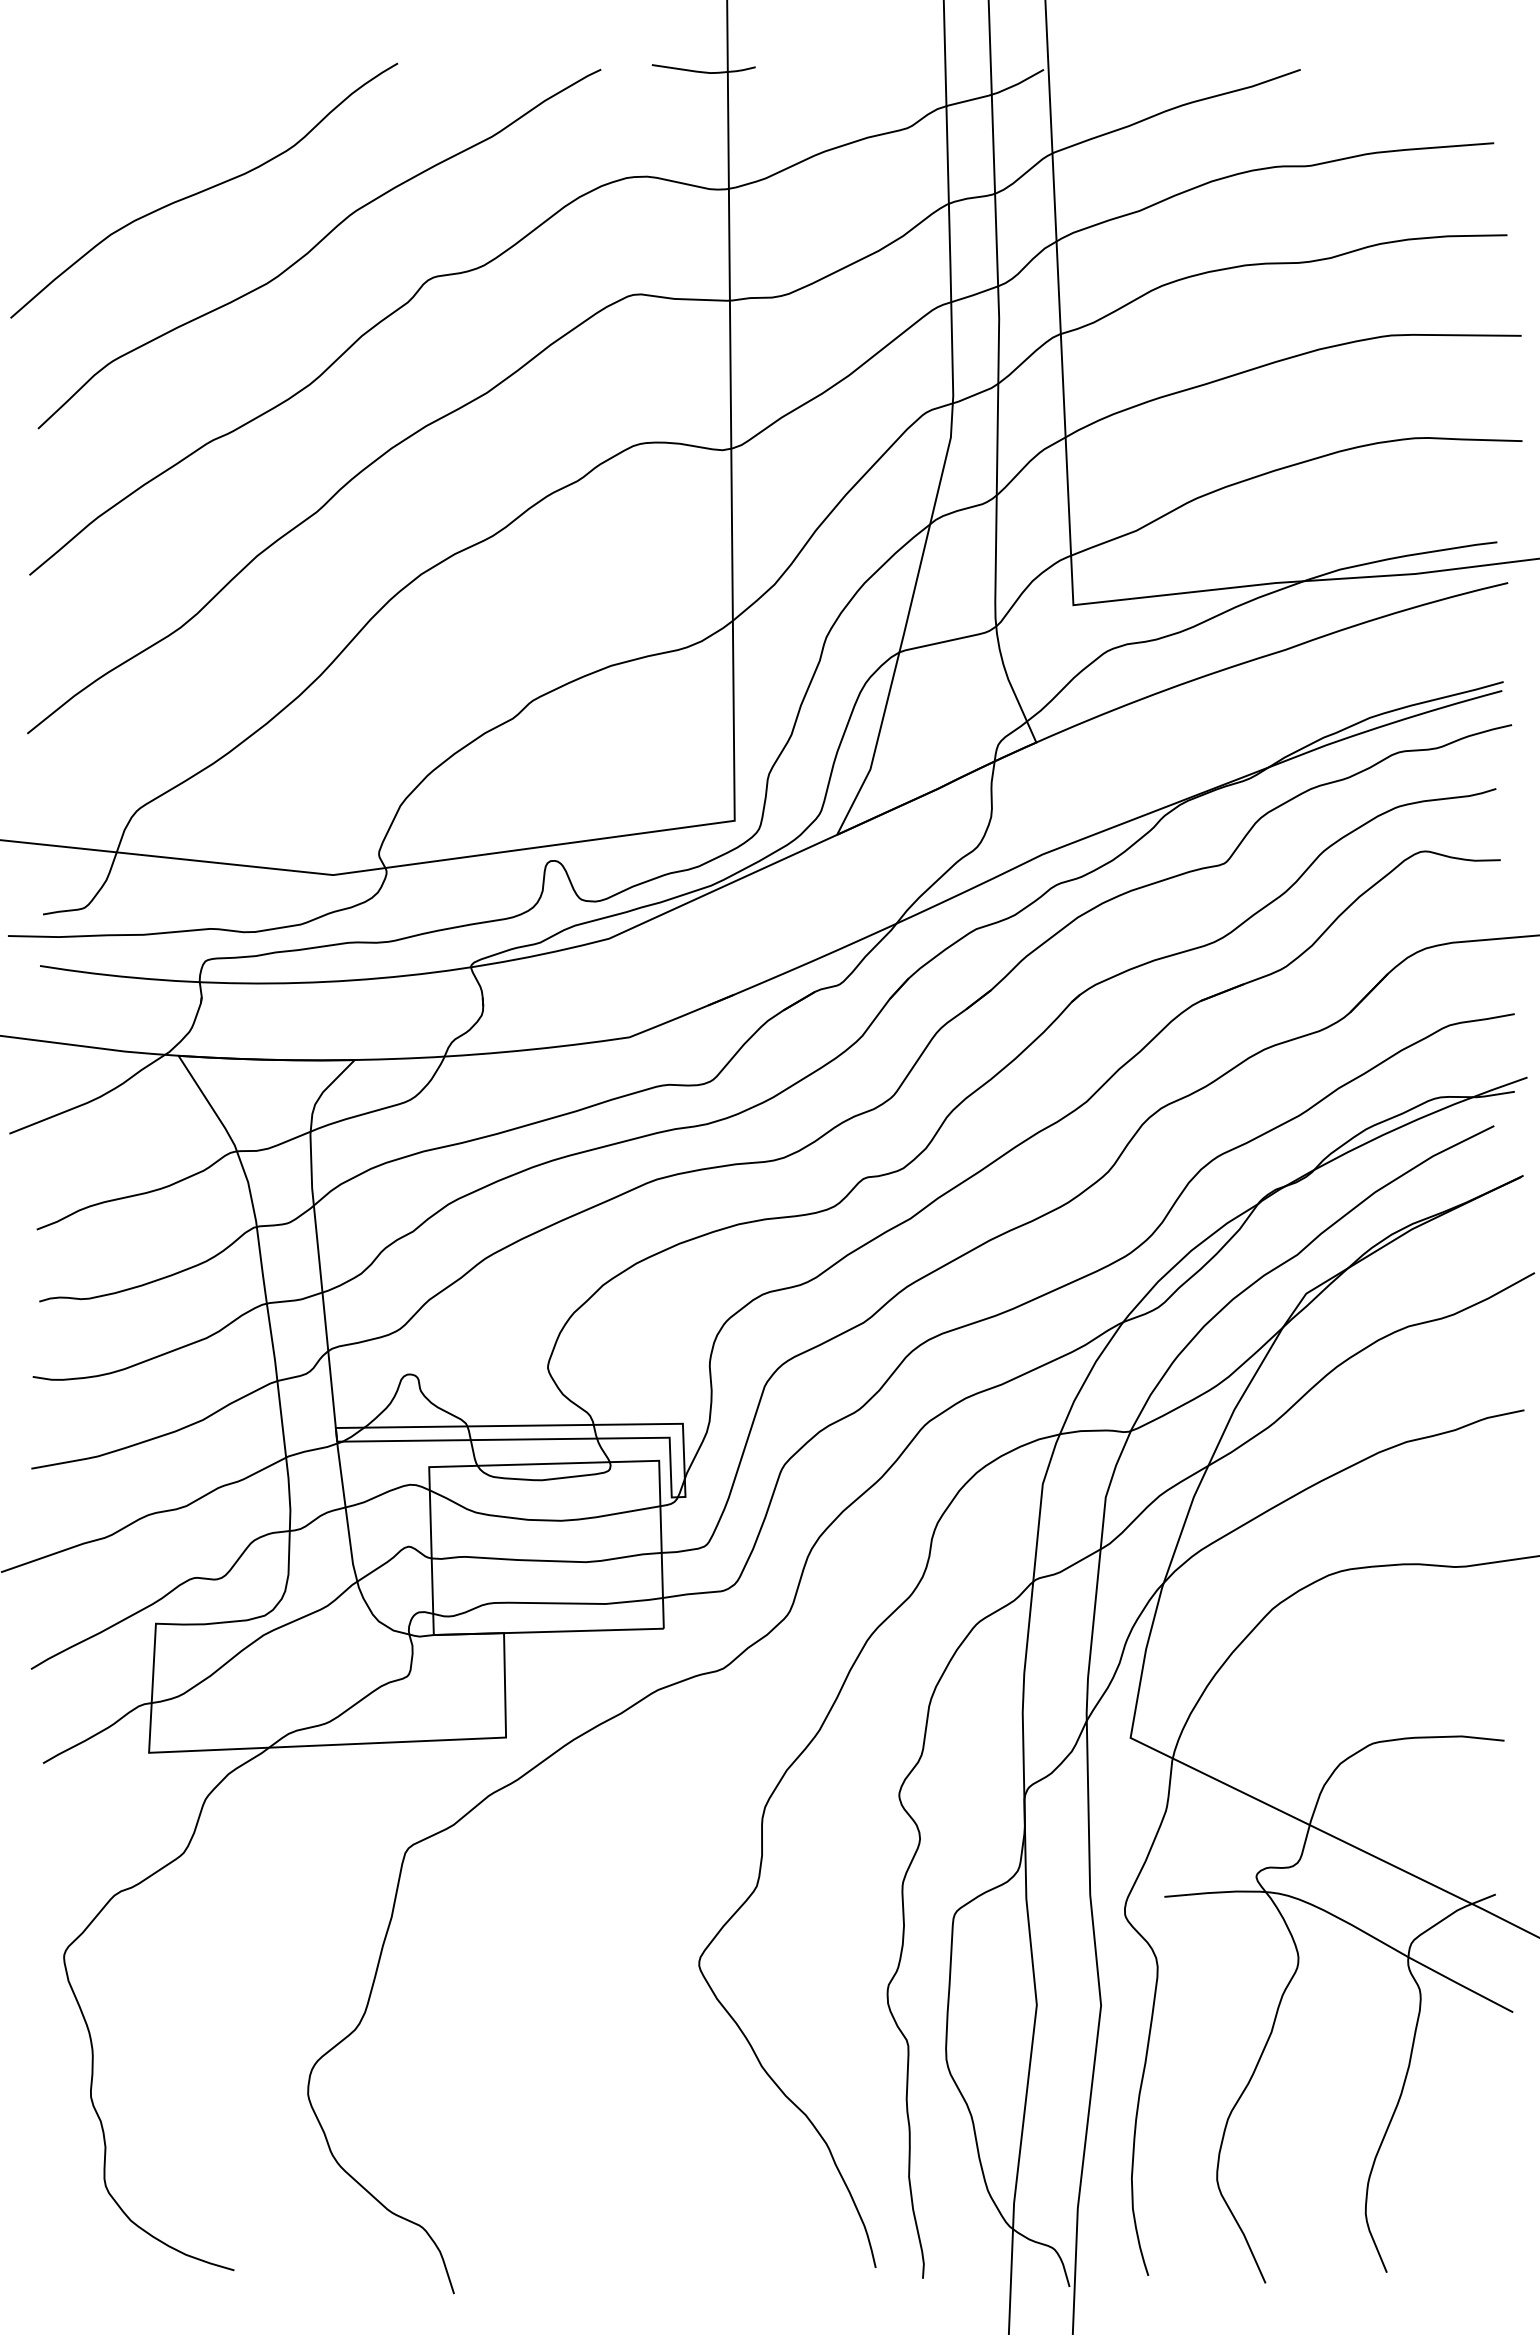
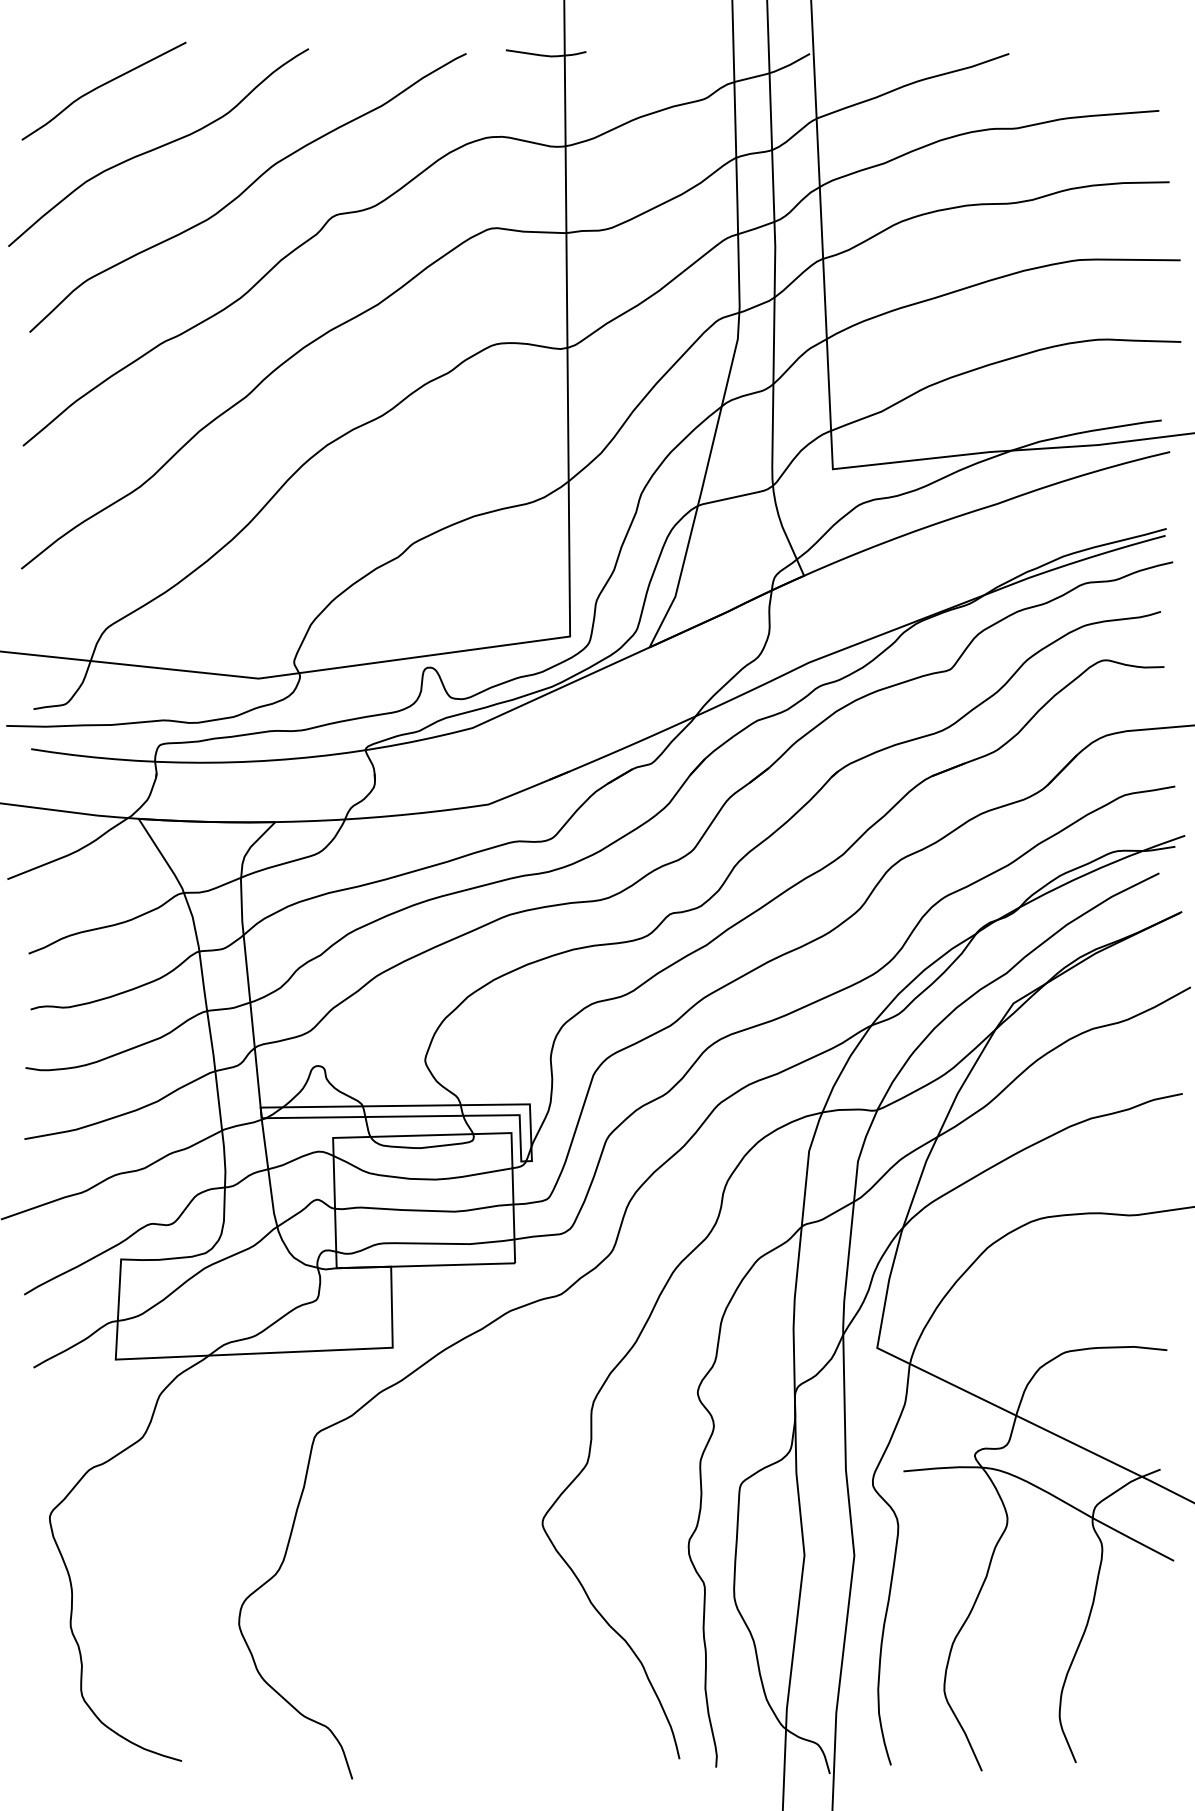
curve: (131, 111) -> (102, 86), added

